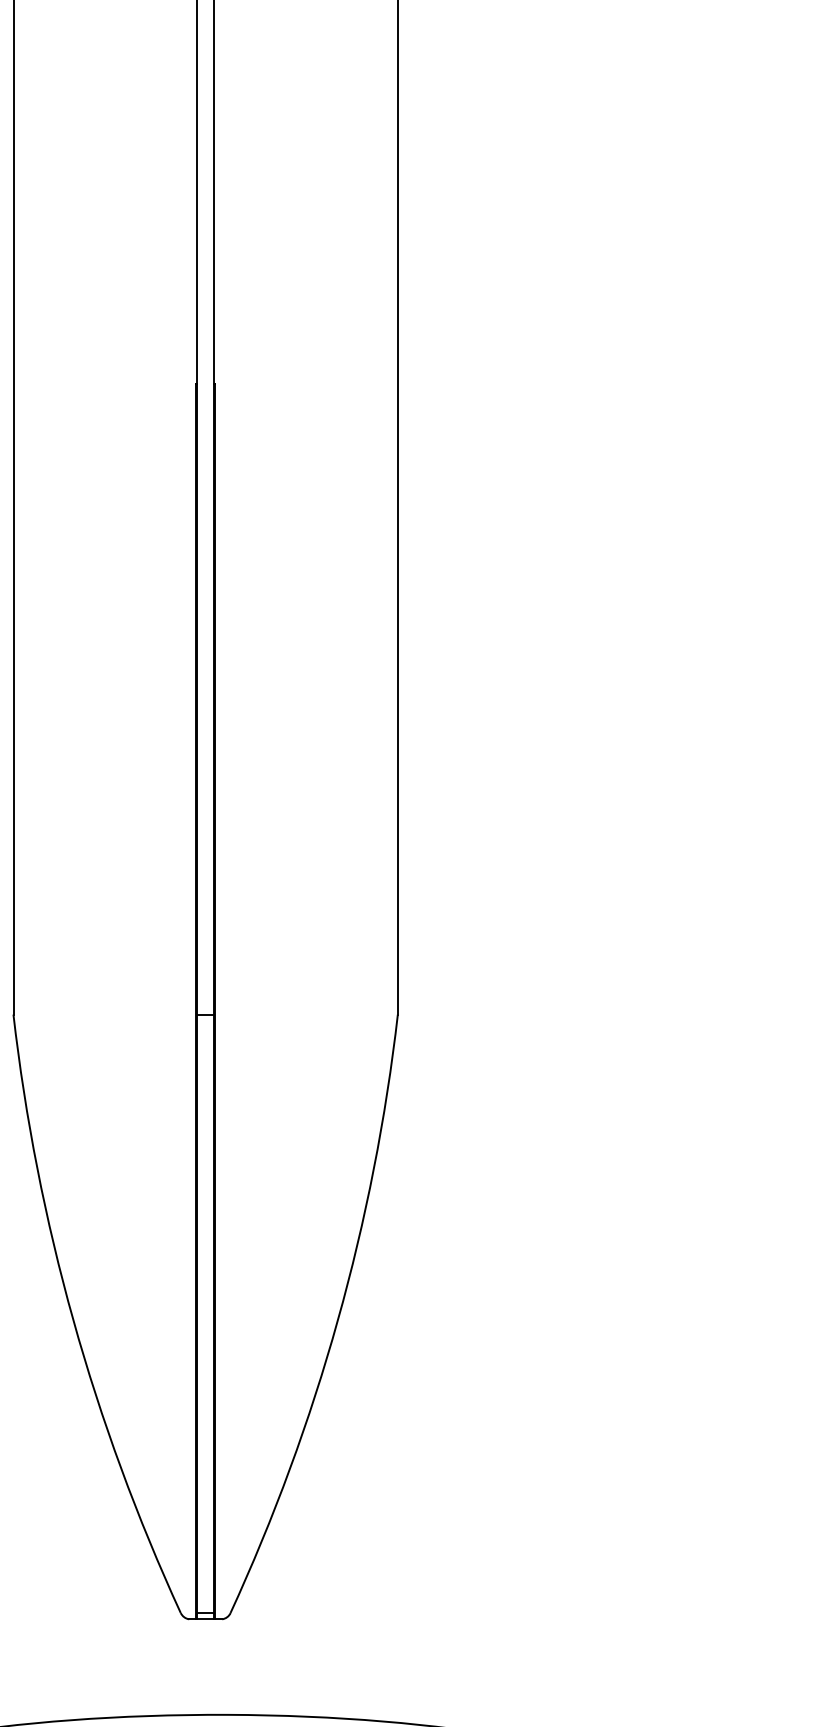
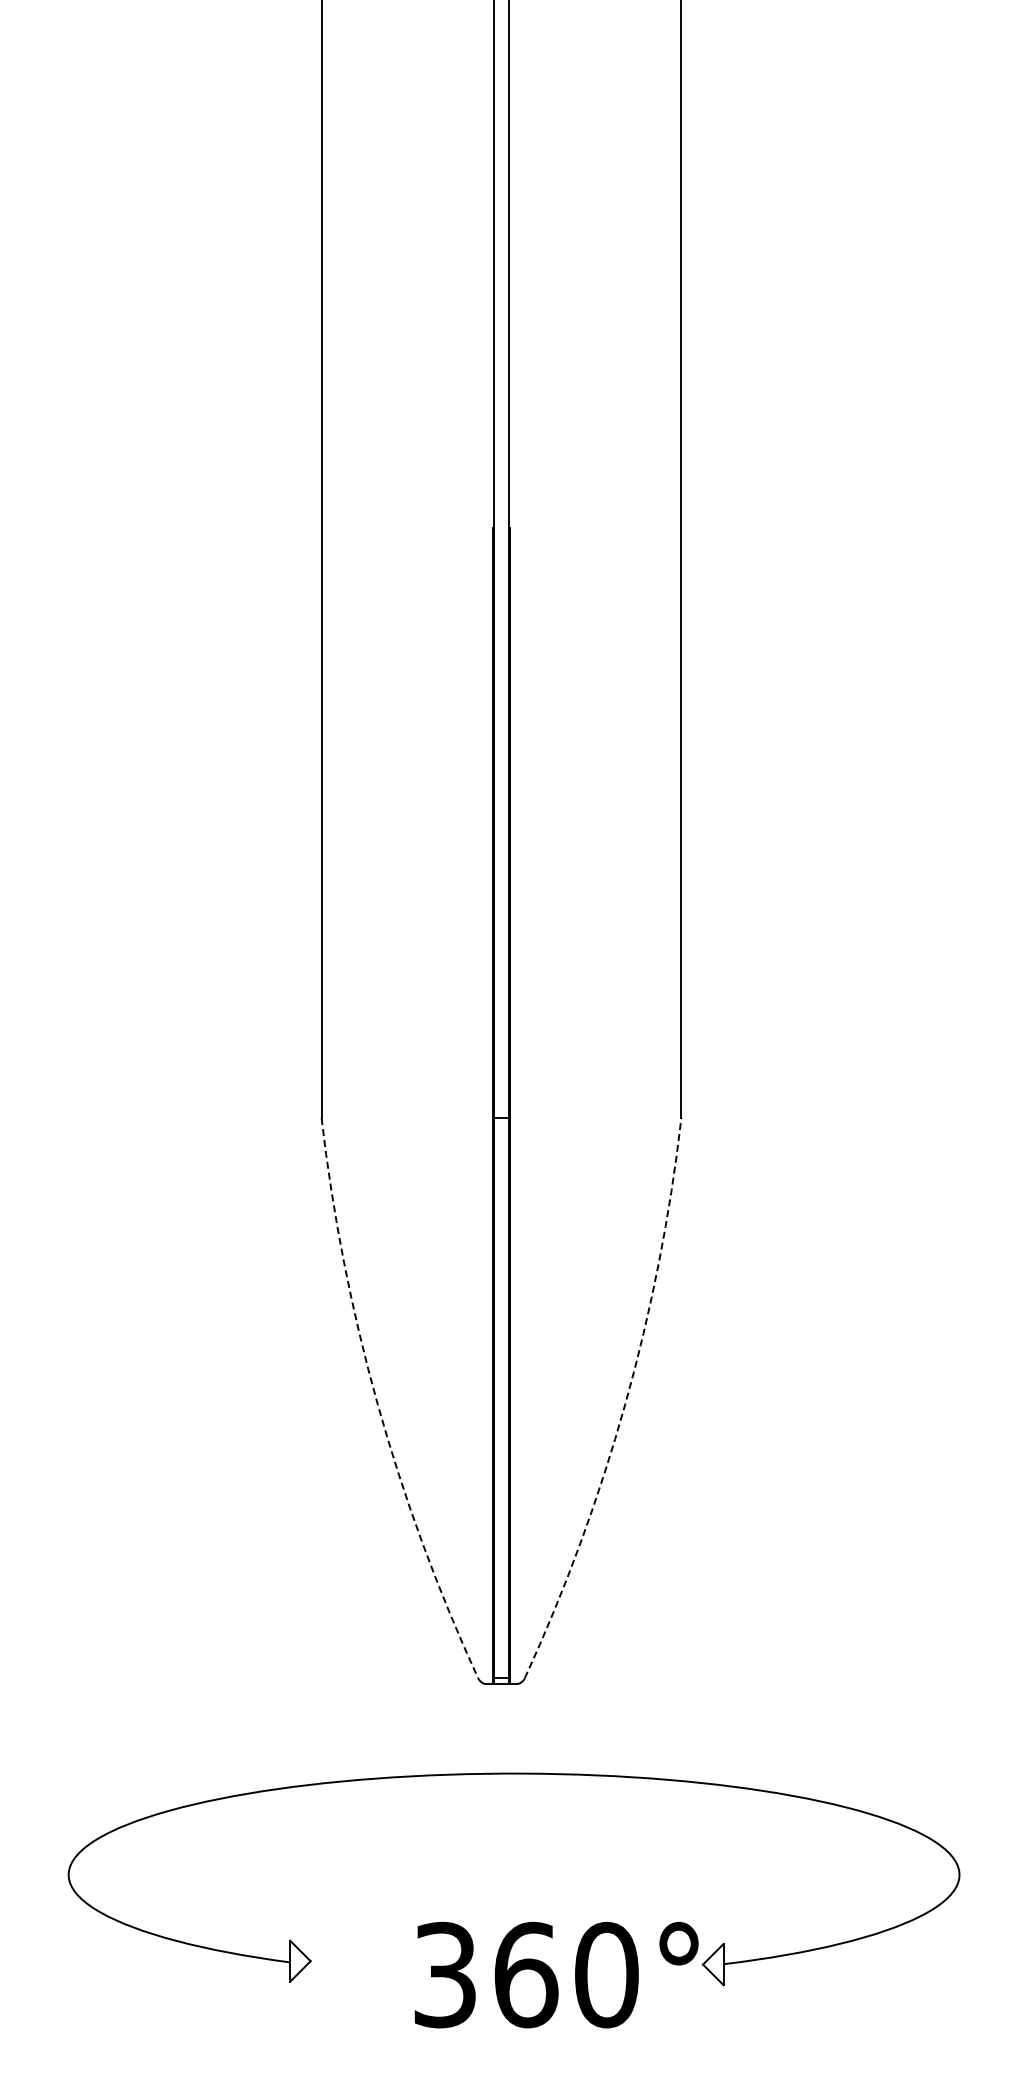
arc: (73, 1320) -> (377, 1404), solid -> dashed
arc: (338, 1320) -> (625, 1404), solid -> dashed

